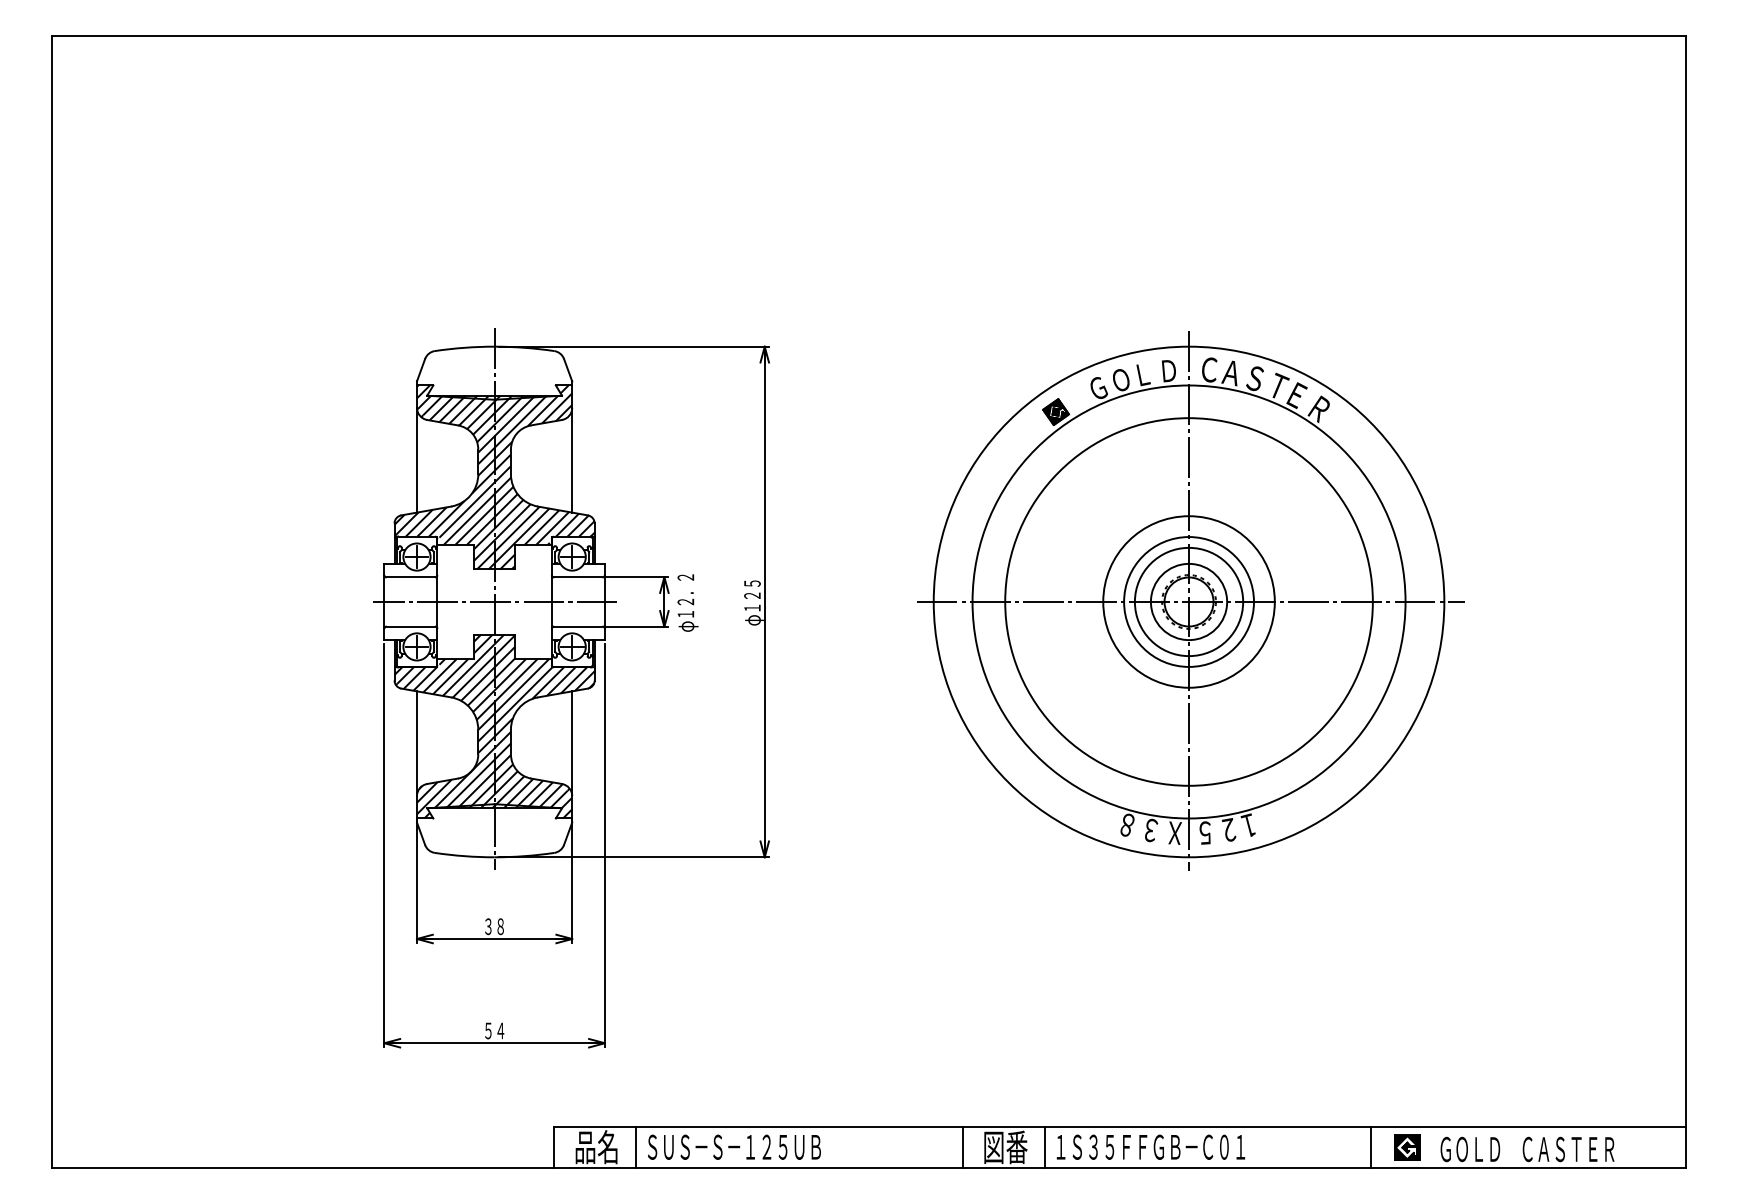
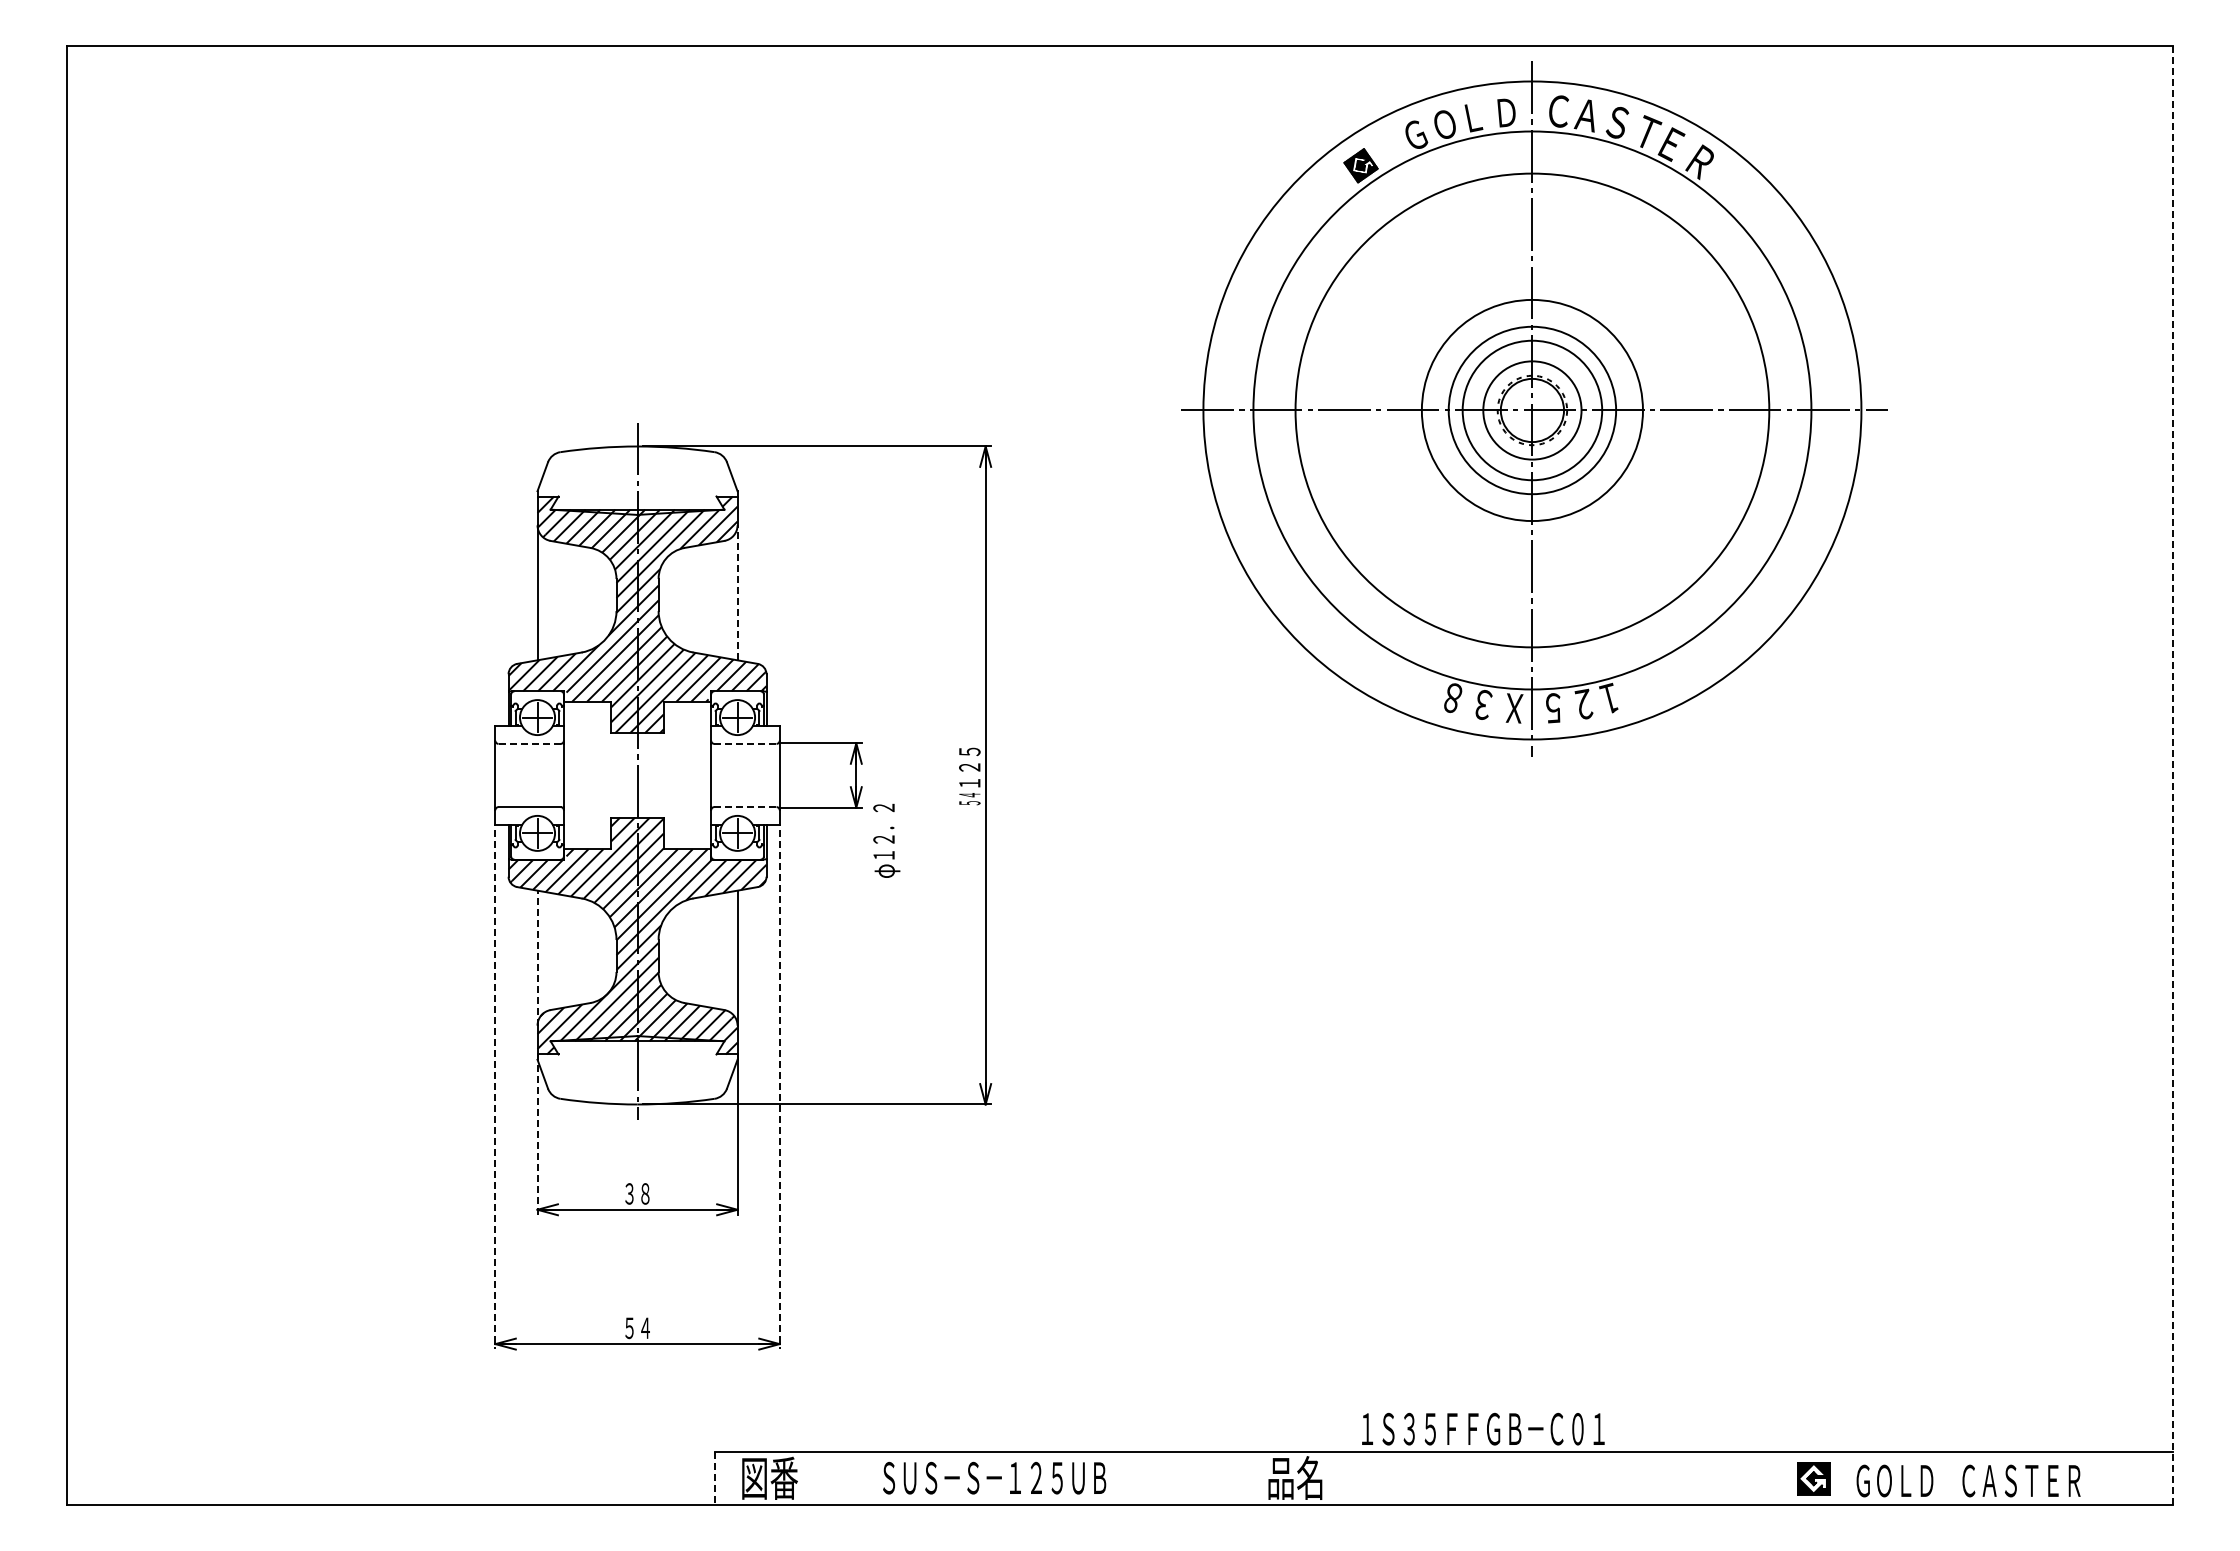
line: (572, 459) -> (737, 592), solid -> dashed
line: (410, 577) -> (529, 743), solid -> dashed
line: (578, 577) -> (745, 743), solid -> dashed
part: (1190, 600) -> (1534, 408), moved
line: (494, 602) -> (637, 775), removed
text: (687, 602) -> (886, 840), moved
line: (1685, 602) -> (2172, 775), solid -> dashed
text: (753, 619) -> (971, 798), φ -> ５４
line: (578, 626) -> (745, 807), solid -> dashed
line: (416, 743) -> (537, 957), solid -> dashed
line: (384, 845) -> (495, 1089), solid -> dashed
line: (604, 845) -> (779, 1089), solid -> dashed
line: (416, 881) -> (537, 1135), solid -> dashed
text: (597, 1146) -> (769, 1477), 品名 -> 図番
line: (635, 1146) -> (819, 1477), removed
text: (734, 1146) -> (994, 1477), moved
line: (963, 1146) -> (1241, 1477), removed
text: (1005, 1146) -> (1296, 1477), 図番 -> 品名
line: (1044, 1146) -> (1346, 1477), removed
text: (1151, 1146) -> (1483, 1428), moved
line: (1371, 1146) -> (1767, 1477), removed
line: (554, 1147) -> (714, 1478), solid -> dashed

